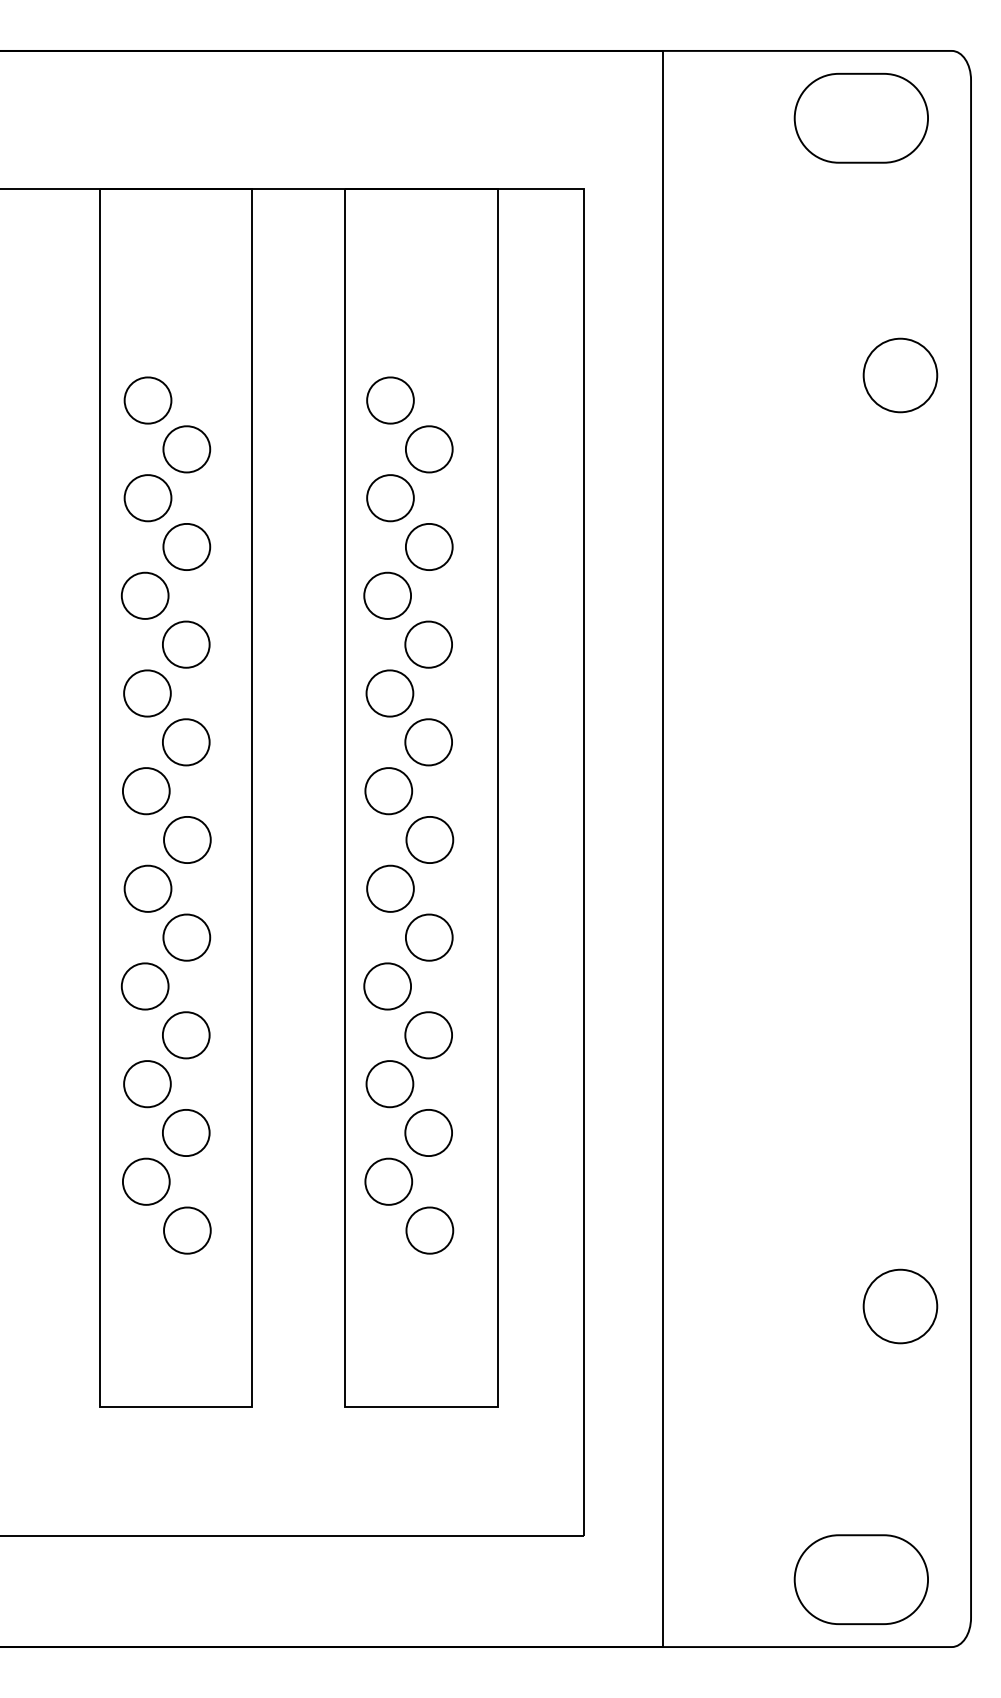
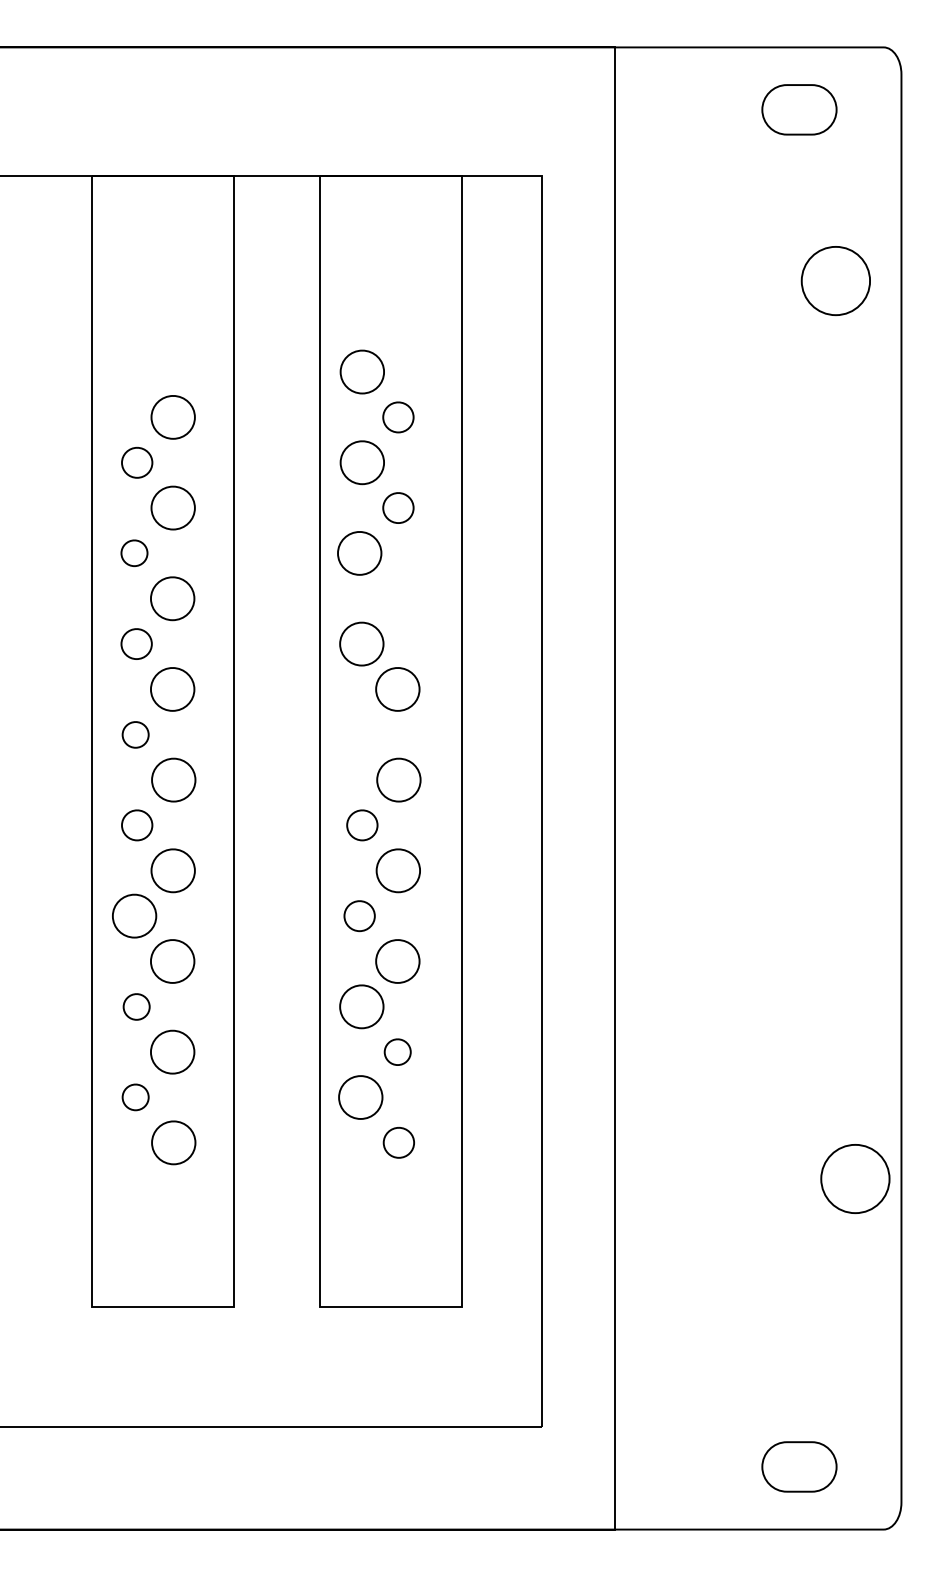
part: (860, 117) -> (798, 109), size x0.6
part: (900, 375) -> (835, 281), moved
part: (147, 400) -> (136, 372), removed
part: (429, 449) -> (398, 417), size x0.7
part: (147, 498) -> (136, 463), size x0.7
part: (429, 546) -> (398, 507), size x0.7
part: (144, 595) -> (133, 553), size x0.6
part: (428, 644) -> (397, 598), removed
part: (147, 693) -> (136, 644), size x0.7
part: (146, 791) -> (135, 735), size x0.6
part: (388, 791) -> (360, 735), removed
part: (147, 888) -> (136, 825), size x0.7
part: (390, 888) -> (362, 825), size x0.7
part: (387, 986) -> (359, 916), size x0.7
part: (147, 1084) -> (136, 1007), size x0.6
part: (428, 1132) -> (397, 1051), size x0.6
part: (146, 1181) -> (135, 1097), size x0.6
part: (429, 1230) -> (398, 1142), size x0.7
part: (900, 1306) -> (855, 1178), moved
part: (860, 1579) -> (798, 1466), size x0.6

